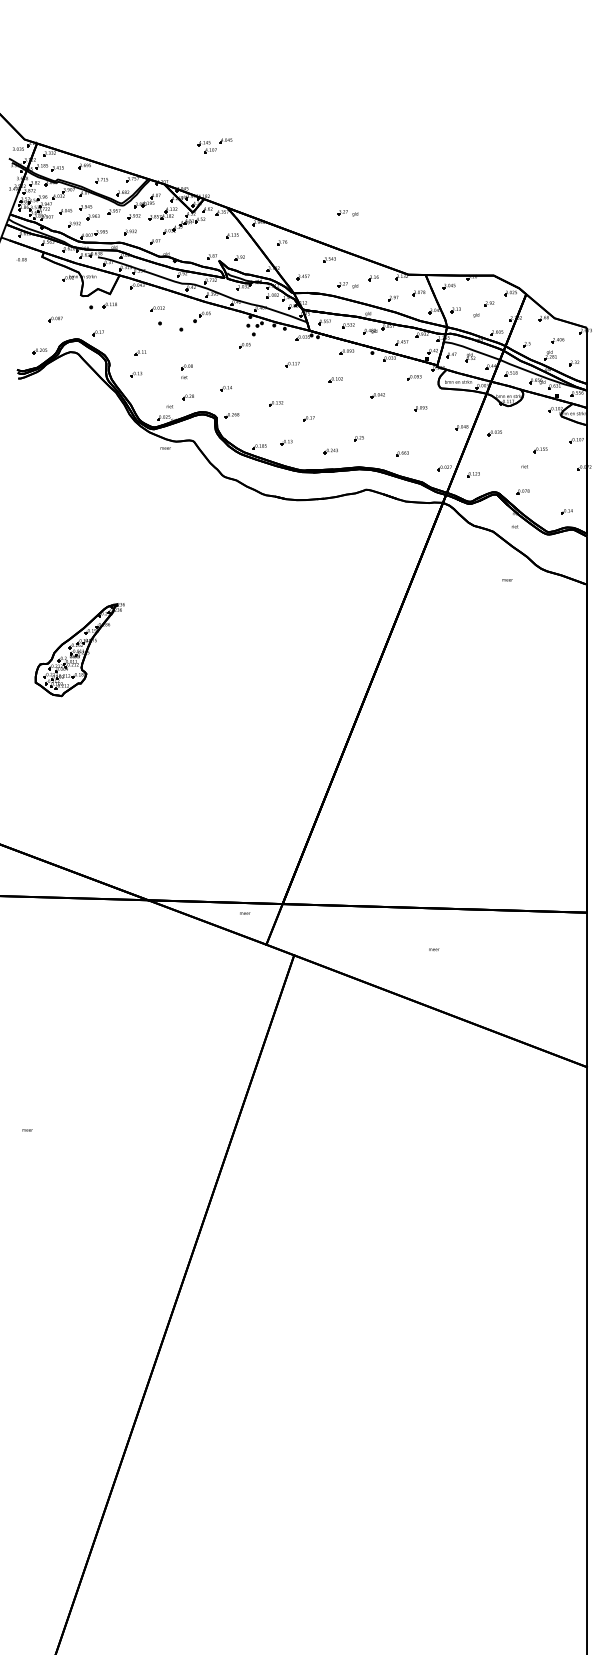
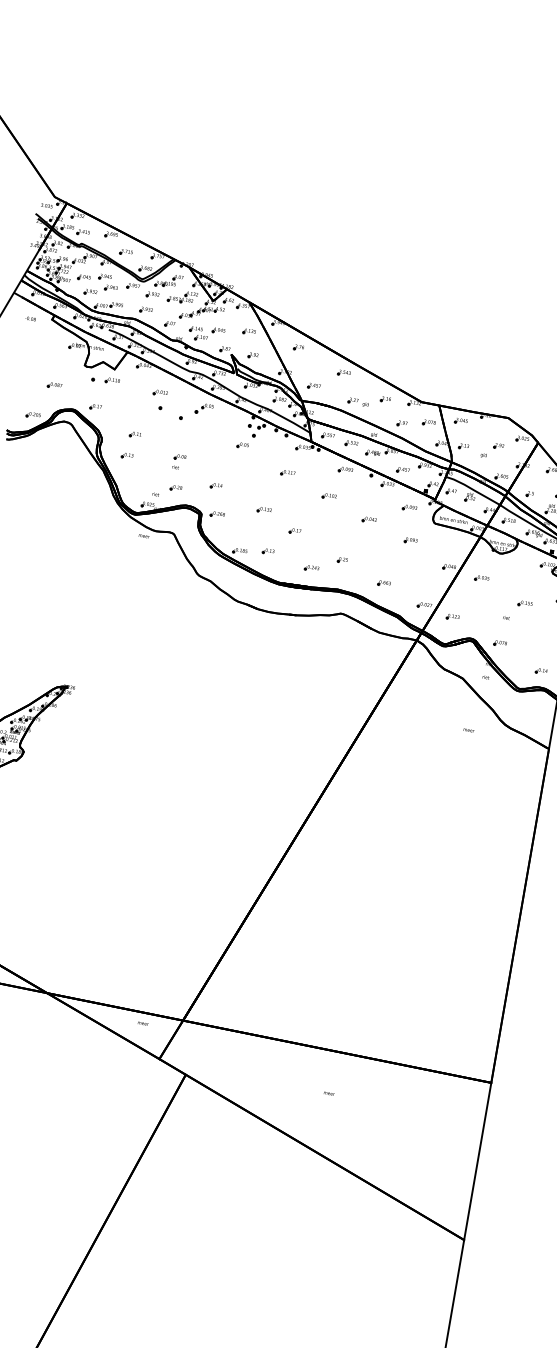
part: (214, 145) -> (206, 333), moved
part: (347, 213) -> (370, 329), removed

